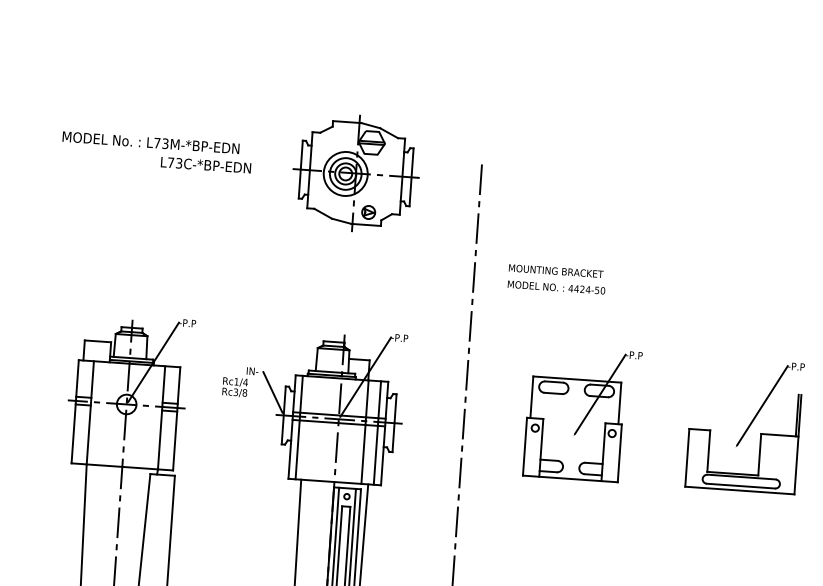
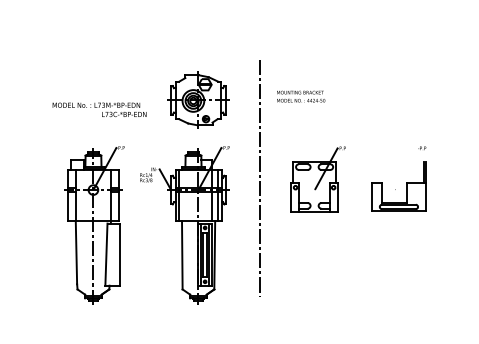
text: (156, 151) -> (99, 109), moved
part: (356, 171) -> (198, 99), moved
text: (557, 279) -> (301, 96), moved
line: (762, 405) -> (406, 168), removed

